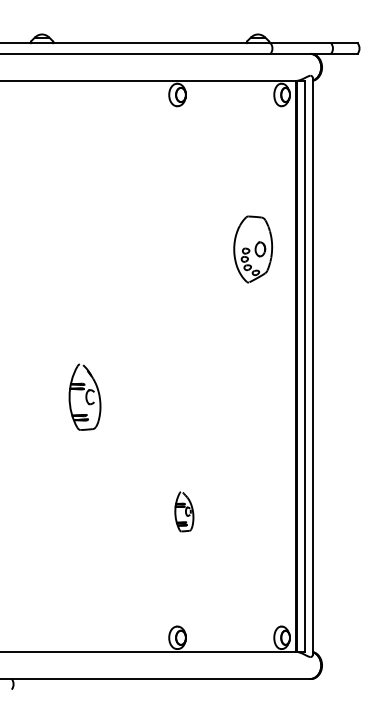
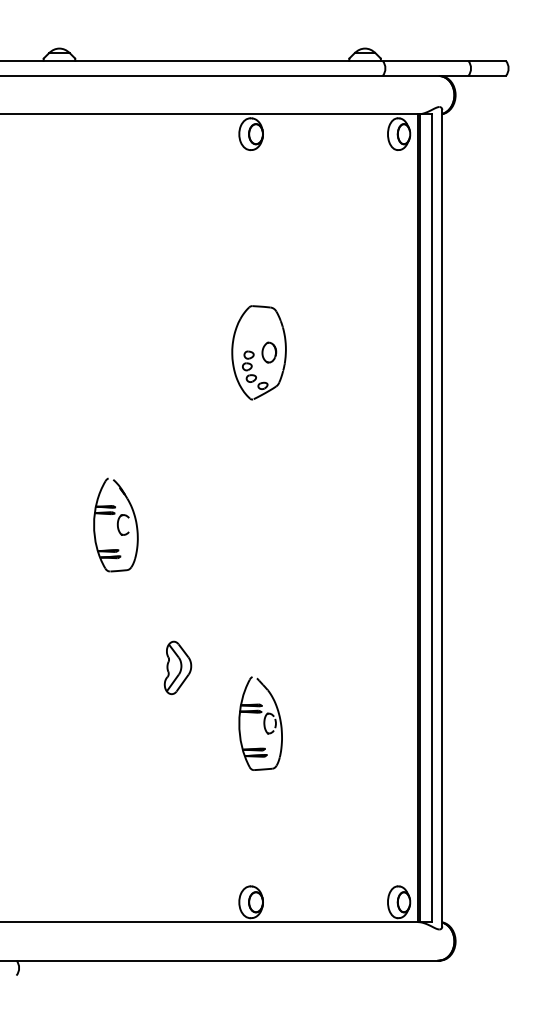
part: (253, 249) -> (259, 352), moved
part: (84, 396) -> (115, 524), moved
part: (125, 471) -> (177, 666), added
part: (184, 511) -> (260, 723), size x1.67

